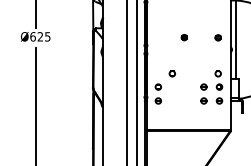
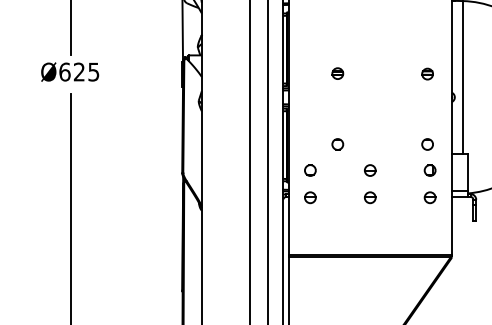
part: (183, 37) -> (336, 73), moved
part: (203, 93) -> (369, 183), moved

